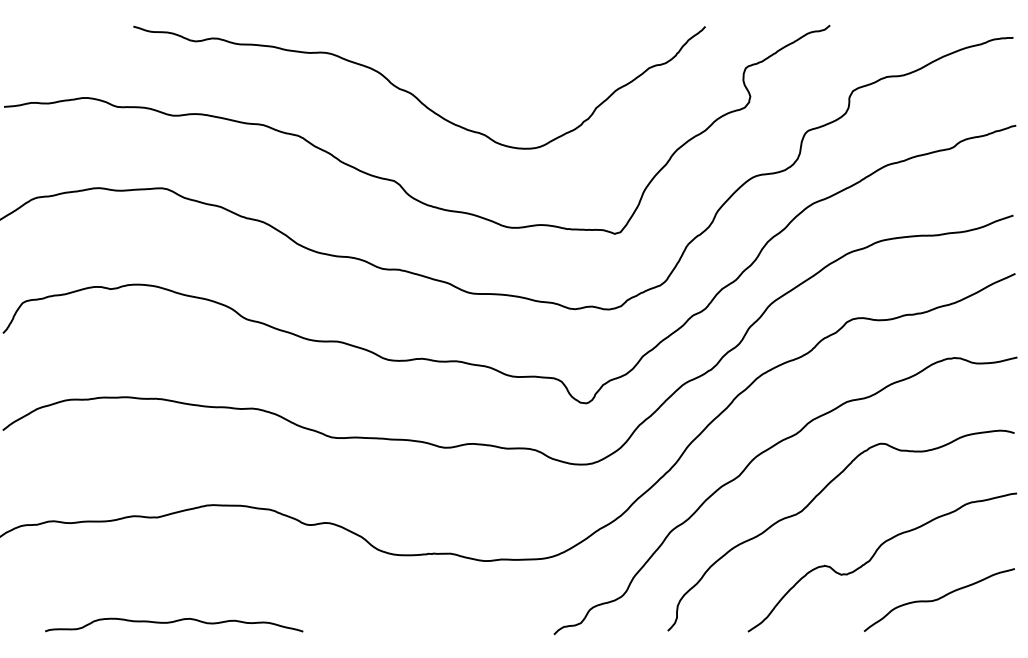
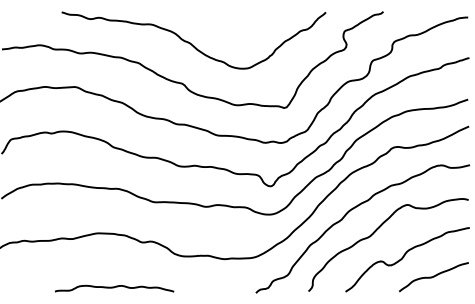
curve: (174, 624) -> (114, 288), moved

